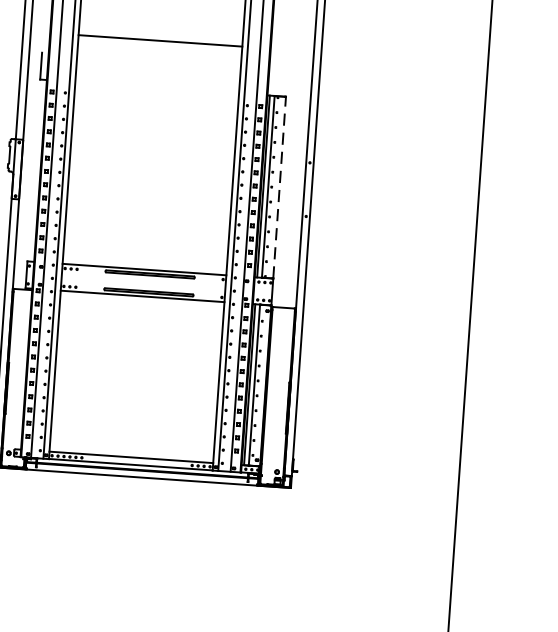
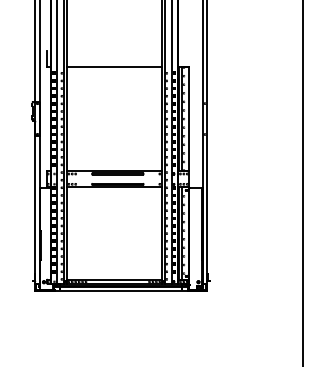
line: (160, 40) -> (114, 66), moved
line: (279, 186) -> (188, 118), dashed -> solid

